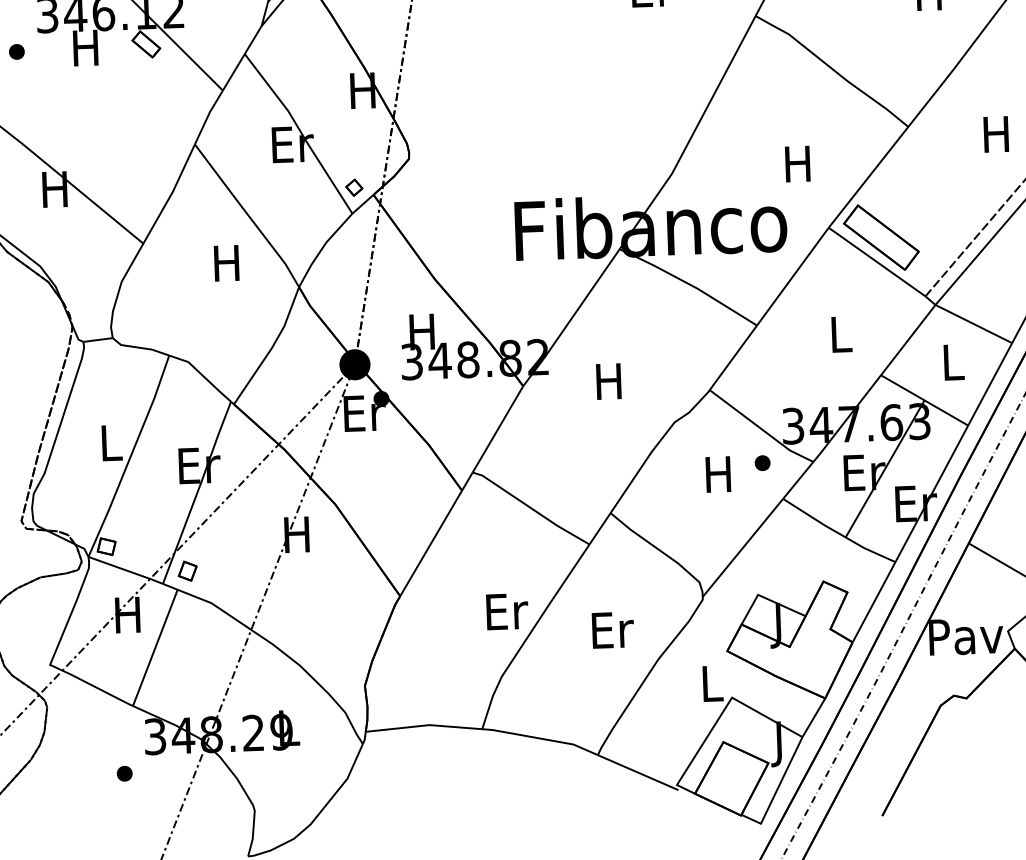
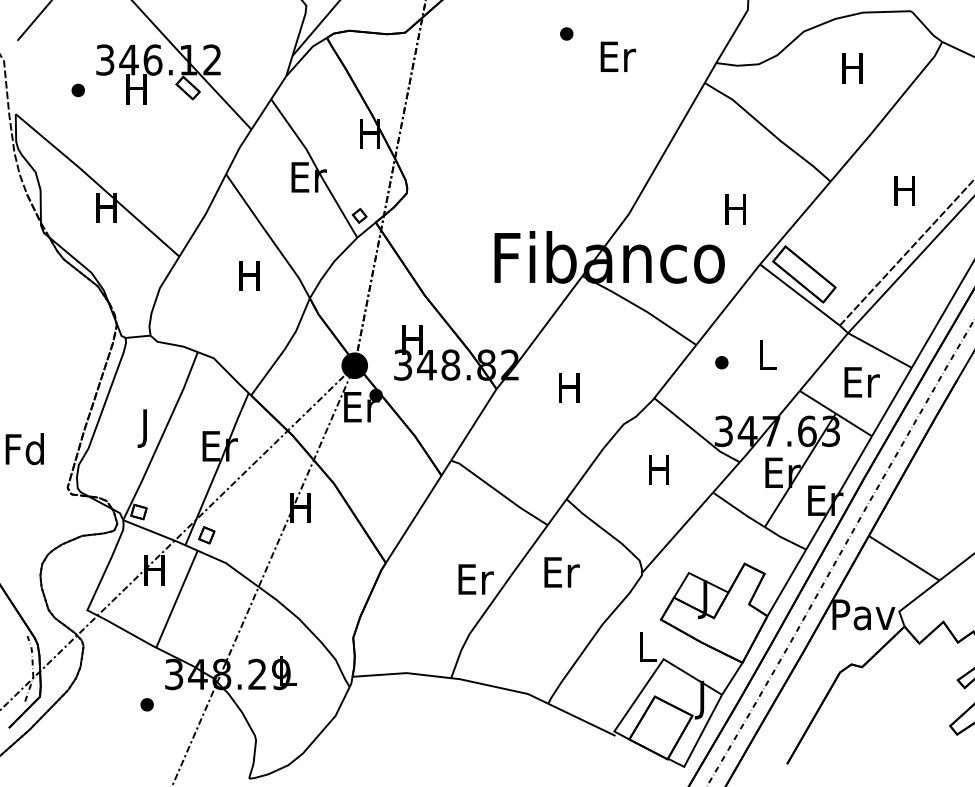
text: (953, 362) -> (861, 382), L -> Er
text: (110, 447) -> (145, 428), L -> J
part: (762, 462) -> (721, 362), moved
text: (612, 630) -> (561, 572), moved

